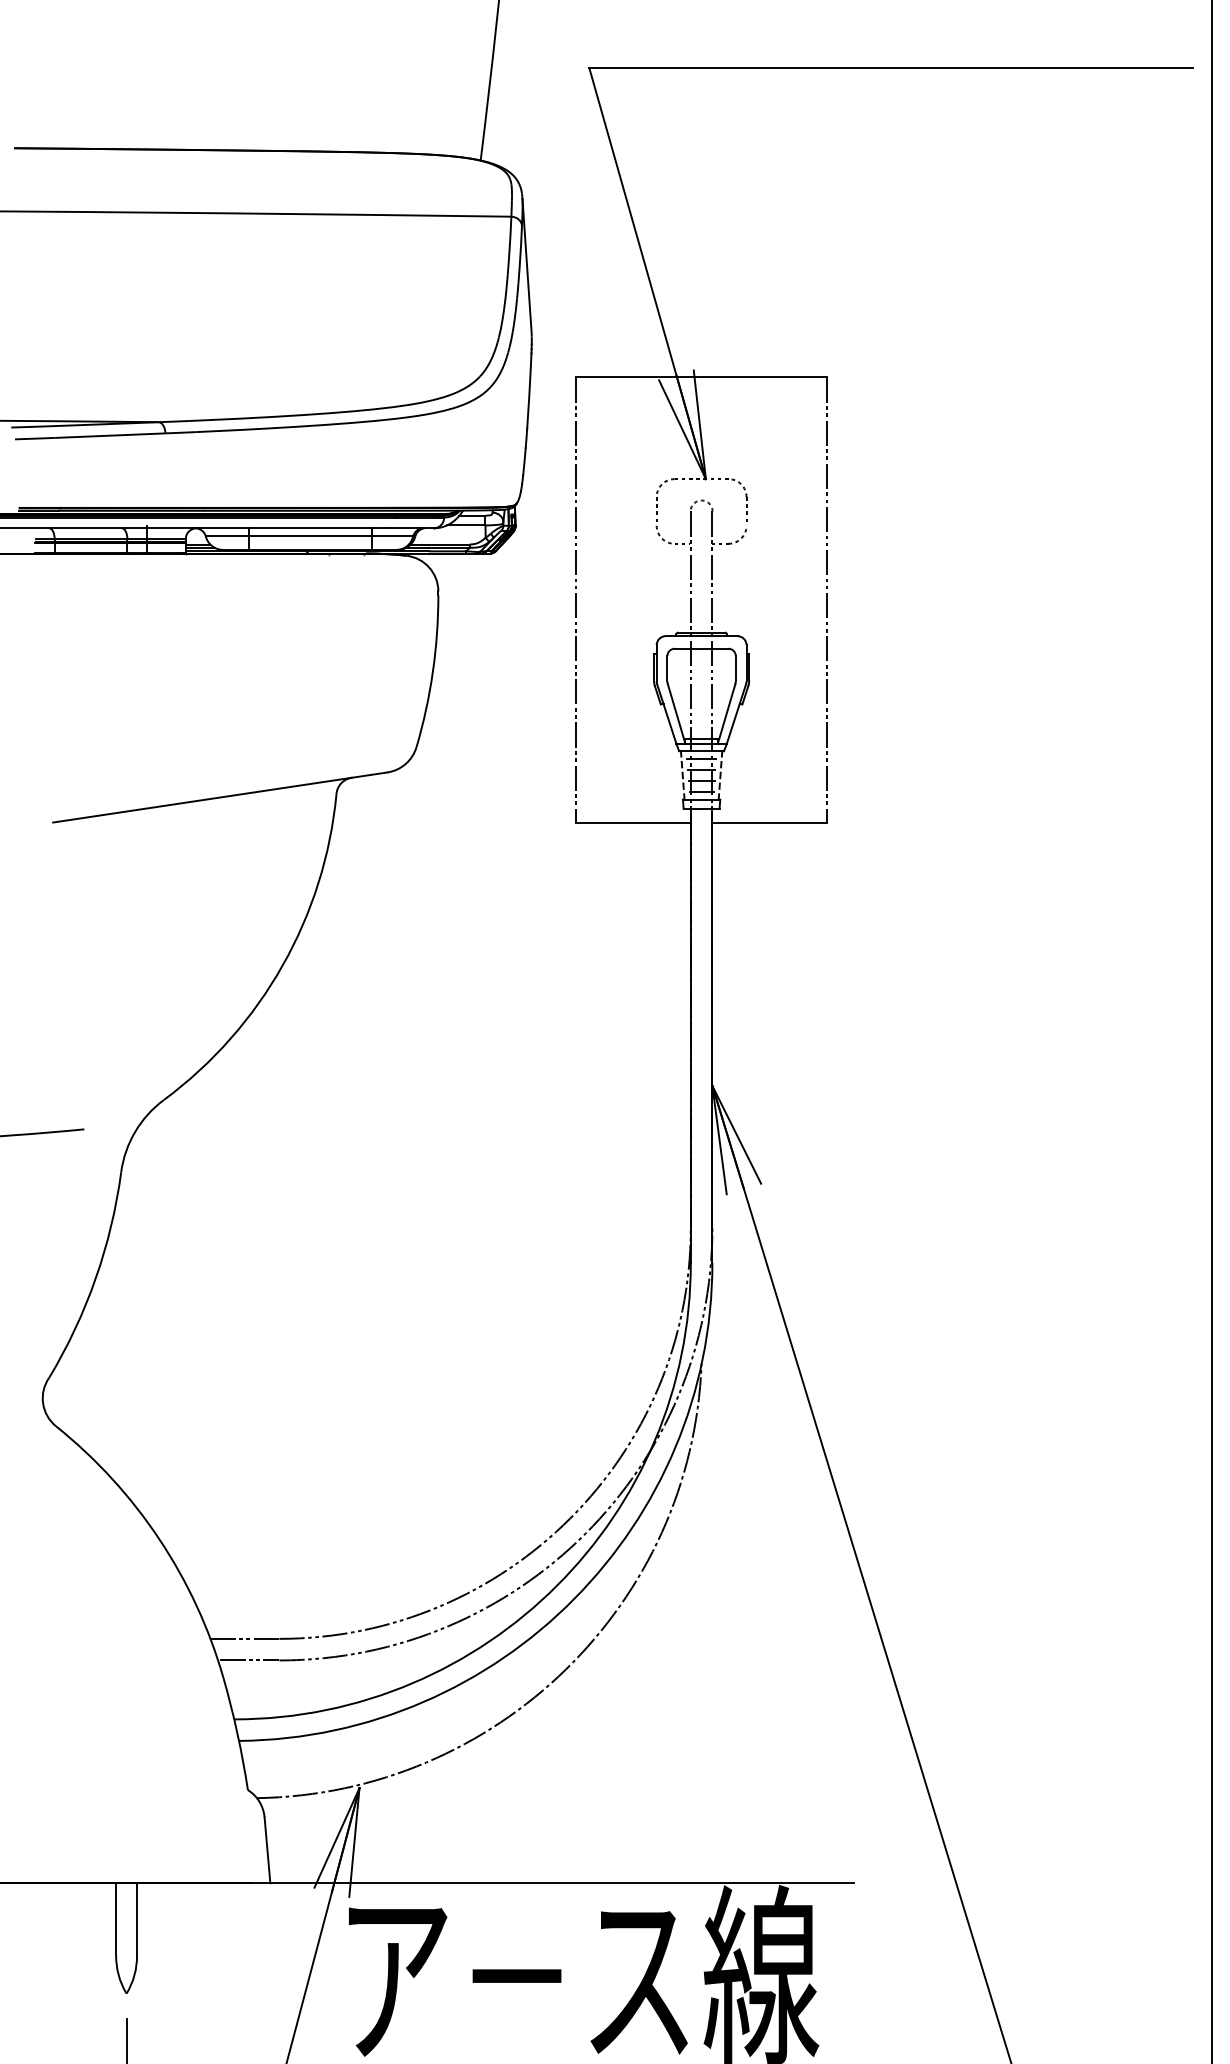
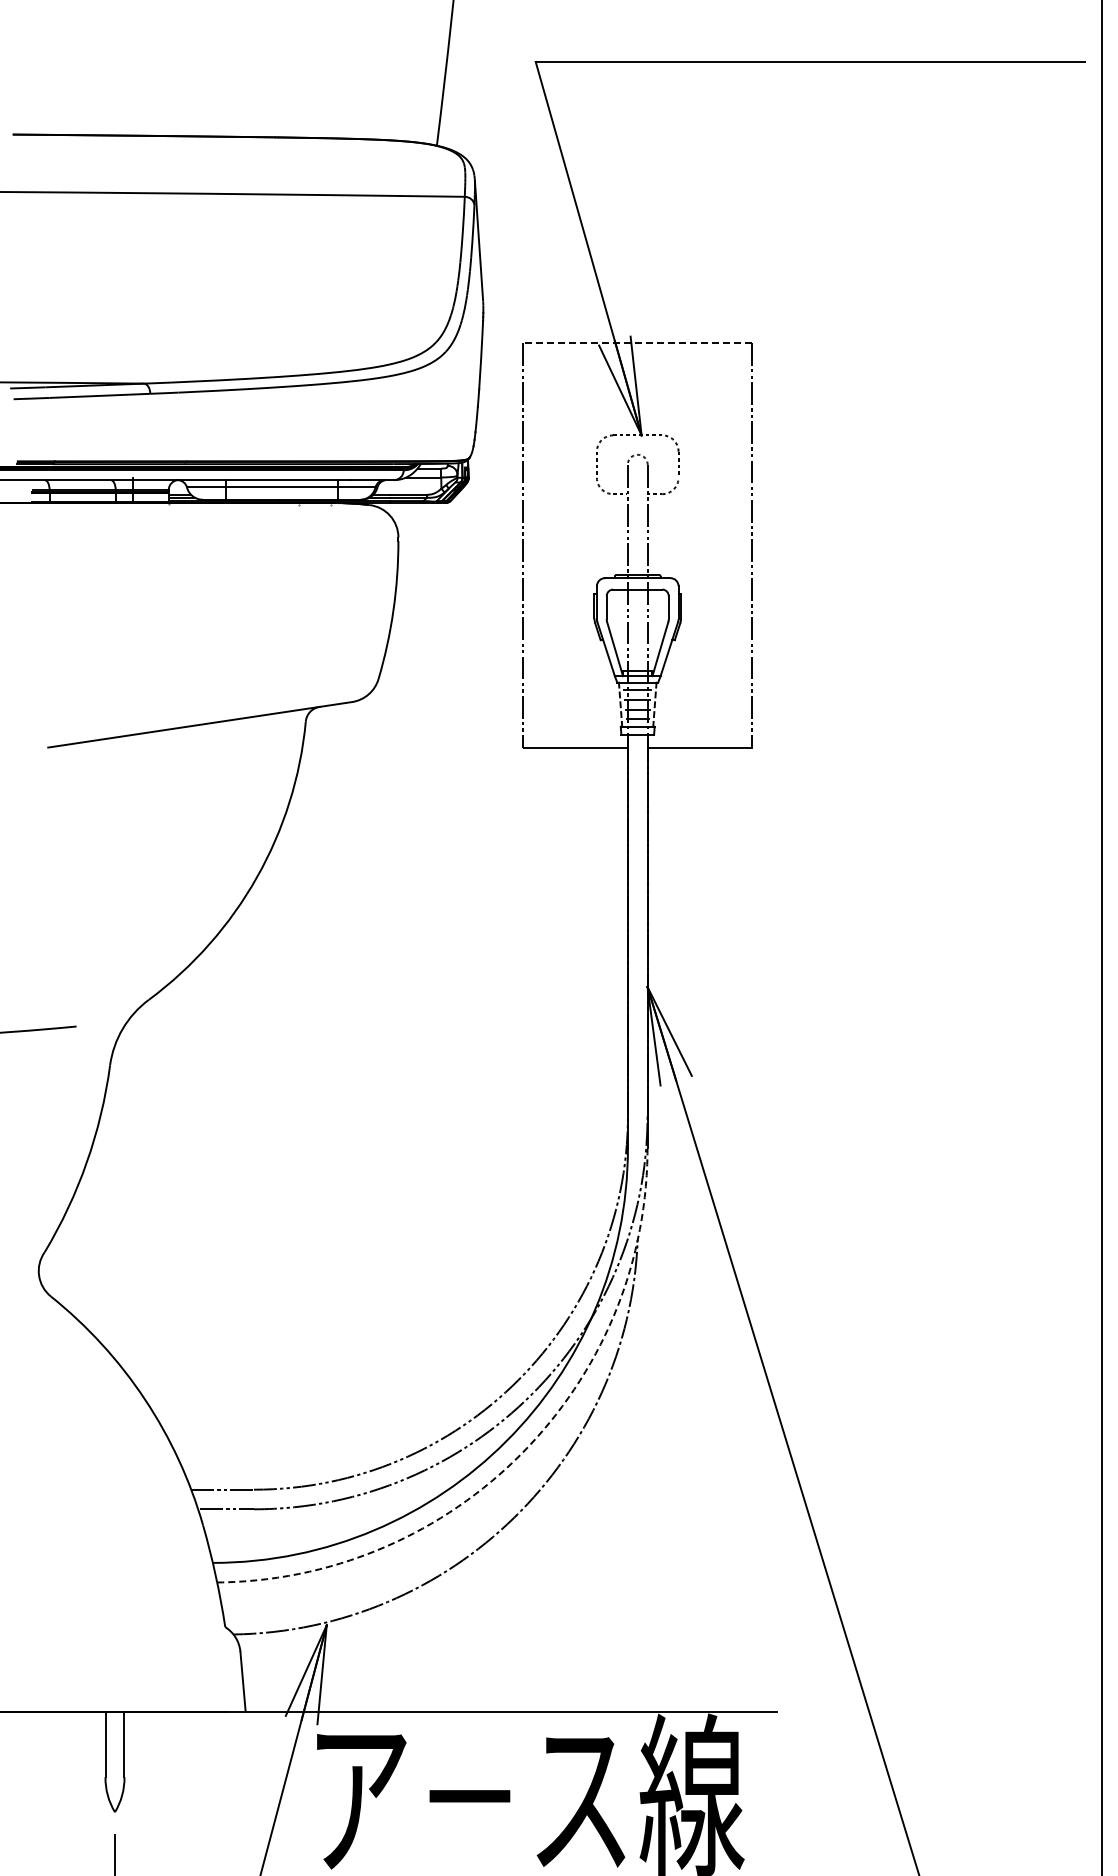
line: (701, 376) -> (637, 342), solid -> dashed
arc: (573, 1599) -> (521, 1453), solid -> dashed

